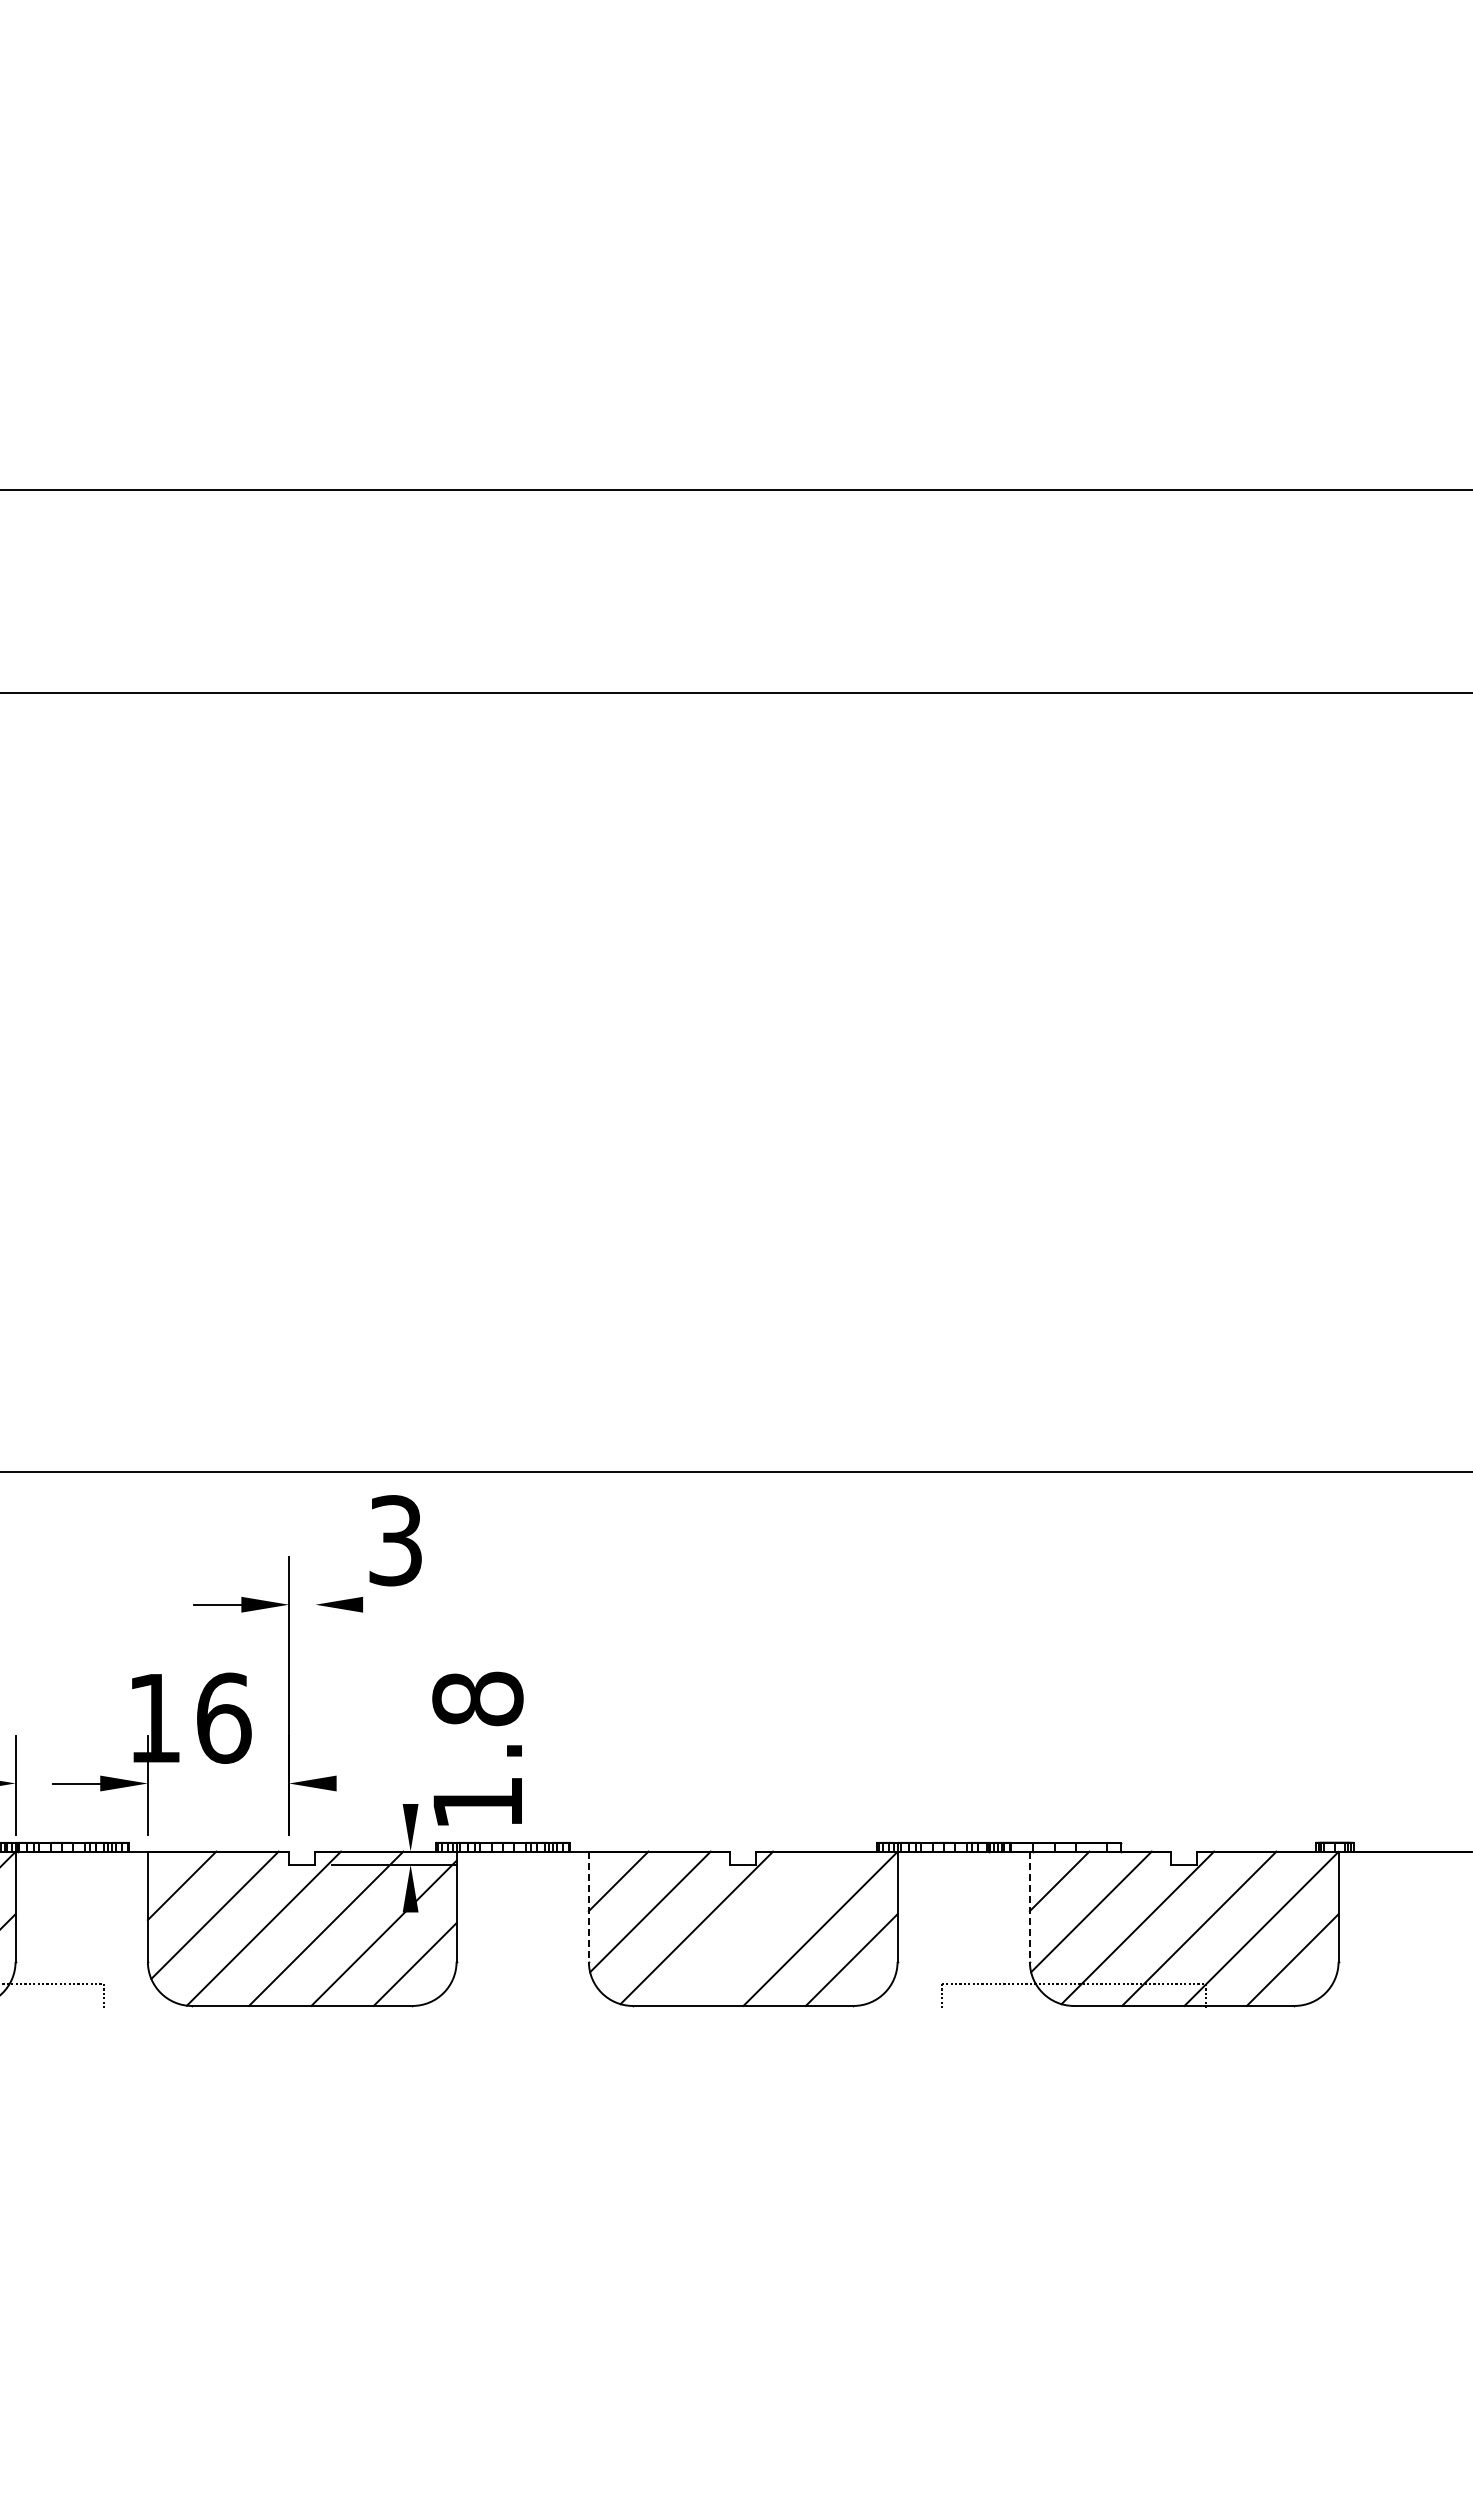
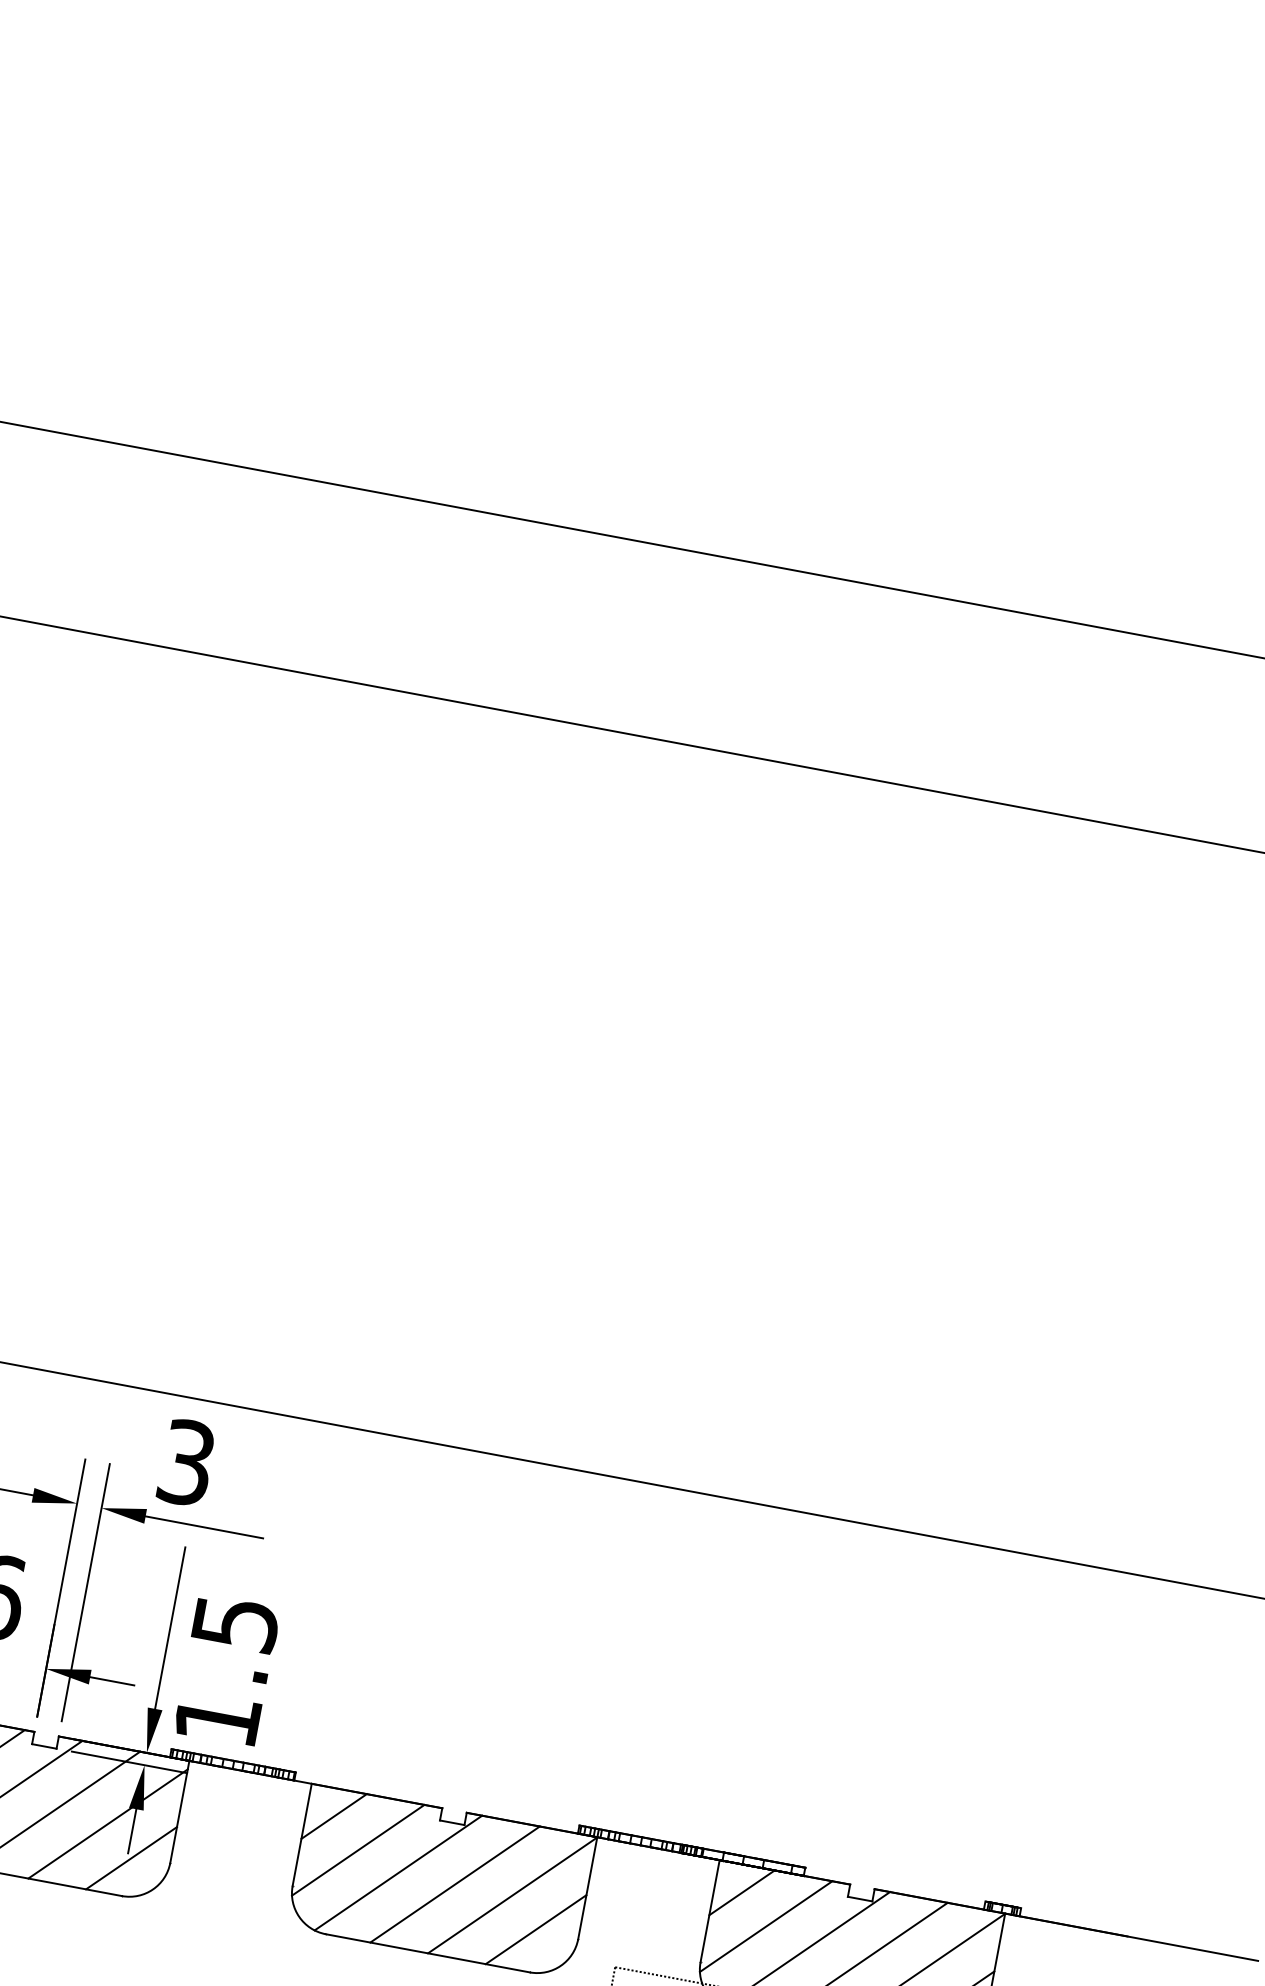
line: (426, 1604) -> (204, 1527), added
line: (315, 1696) -> (85, 1593), added
text: (477, 1698) -> (235, 1622), 1.8 -> 1.5
line: (410, 1716) -> (170, 1627), added
line: (360, 1783) -> (112, 1681), added
line: (588, 1907) -> (301, 1835), dashed -> solid
line: (1029, 1907) -> (709, 1911), dashed -> solid
line: (758, 1928) -> (455, 1884), added
line: (410, 1936) -> (132, 1831), added

